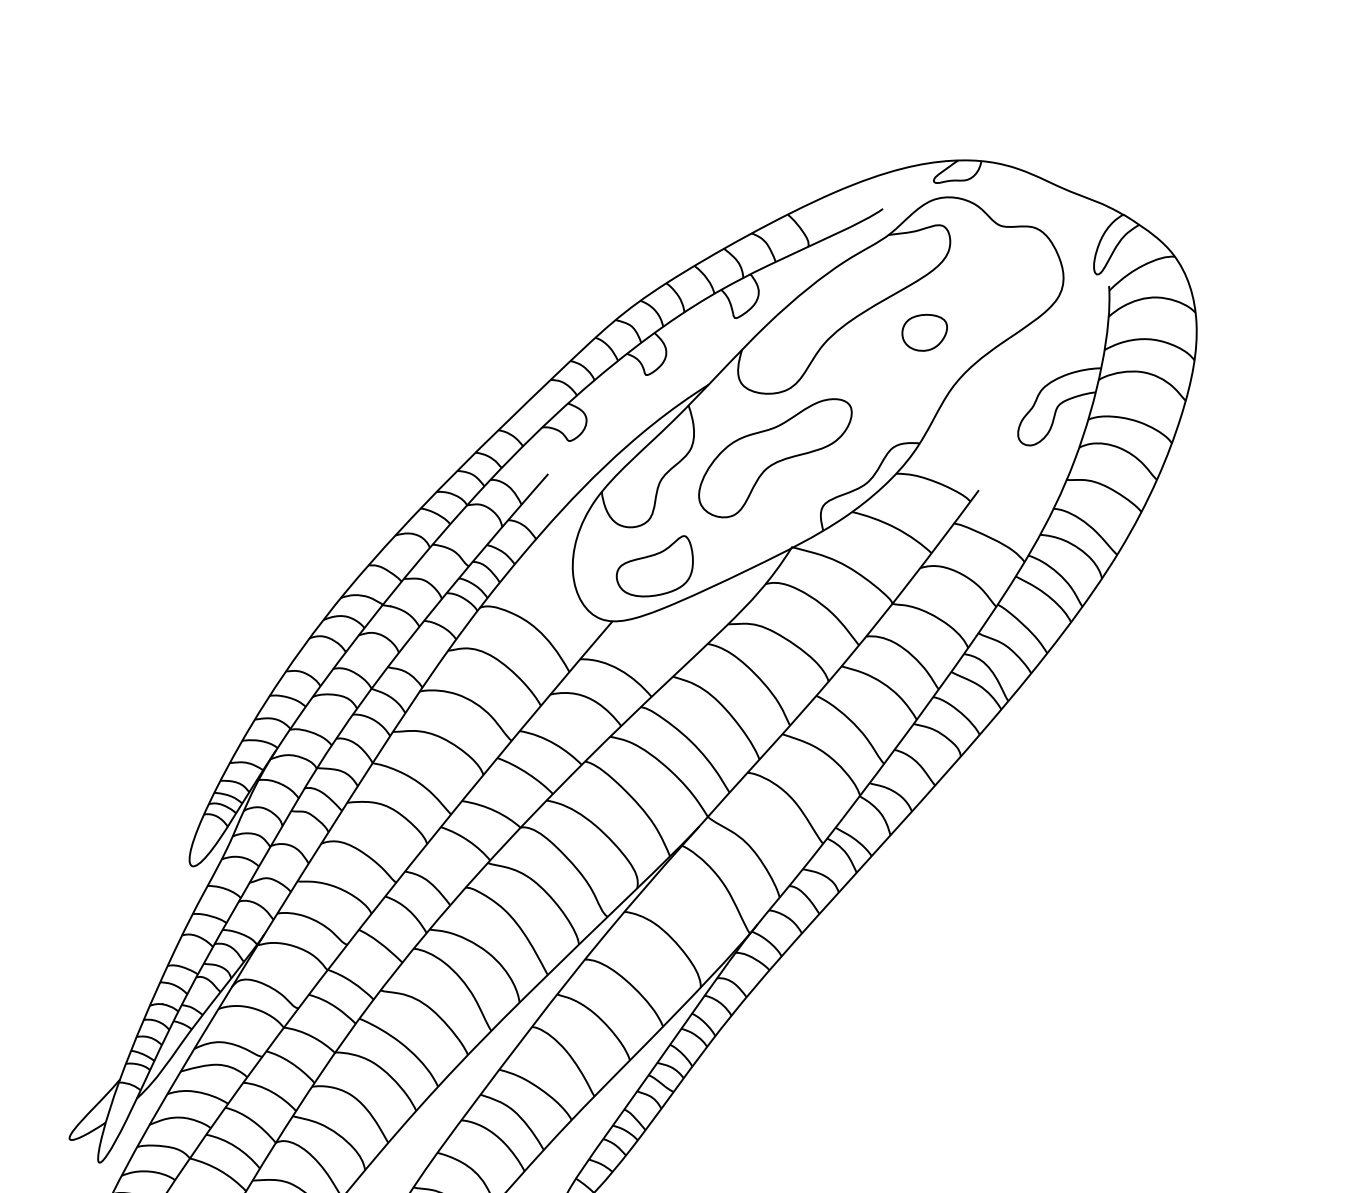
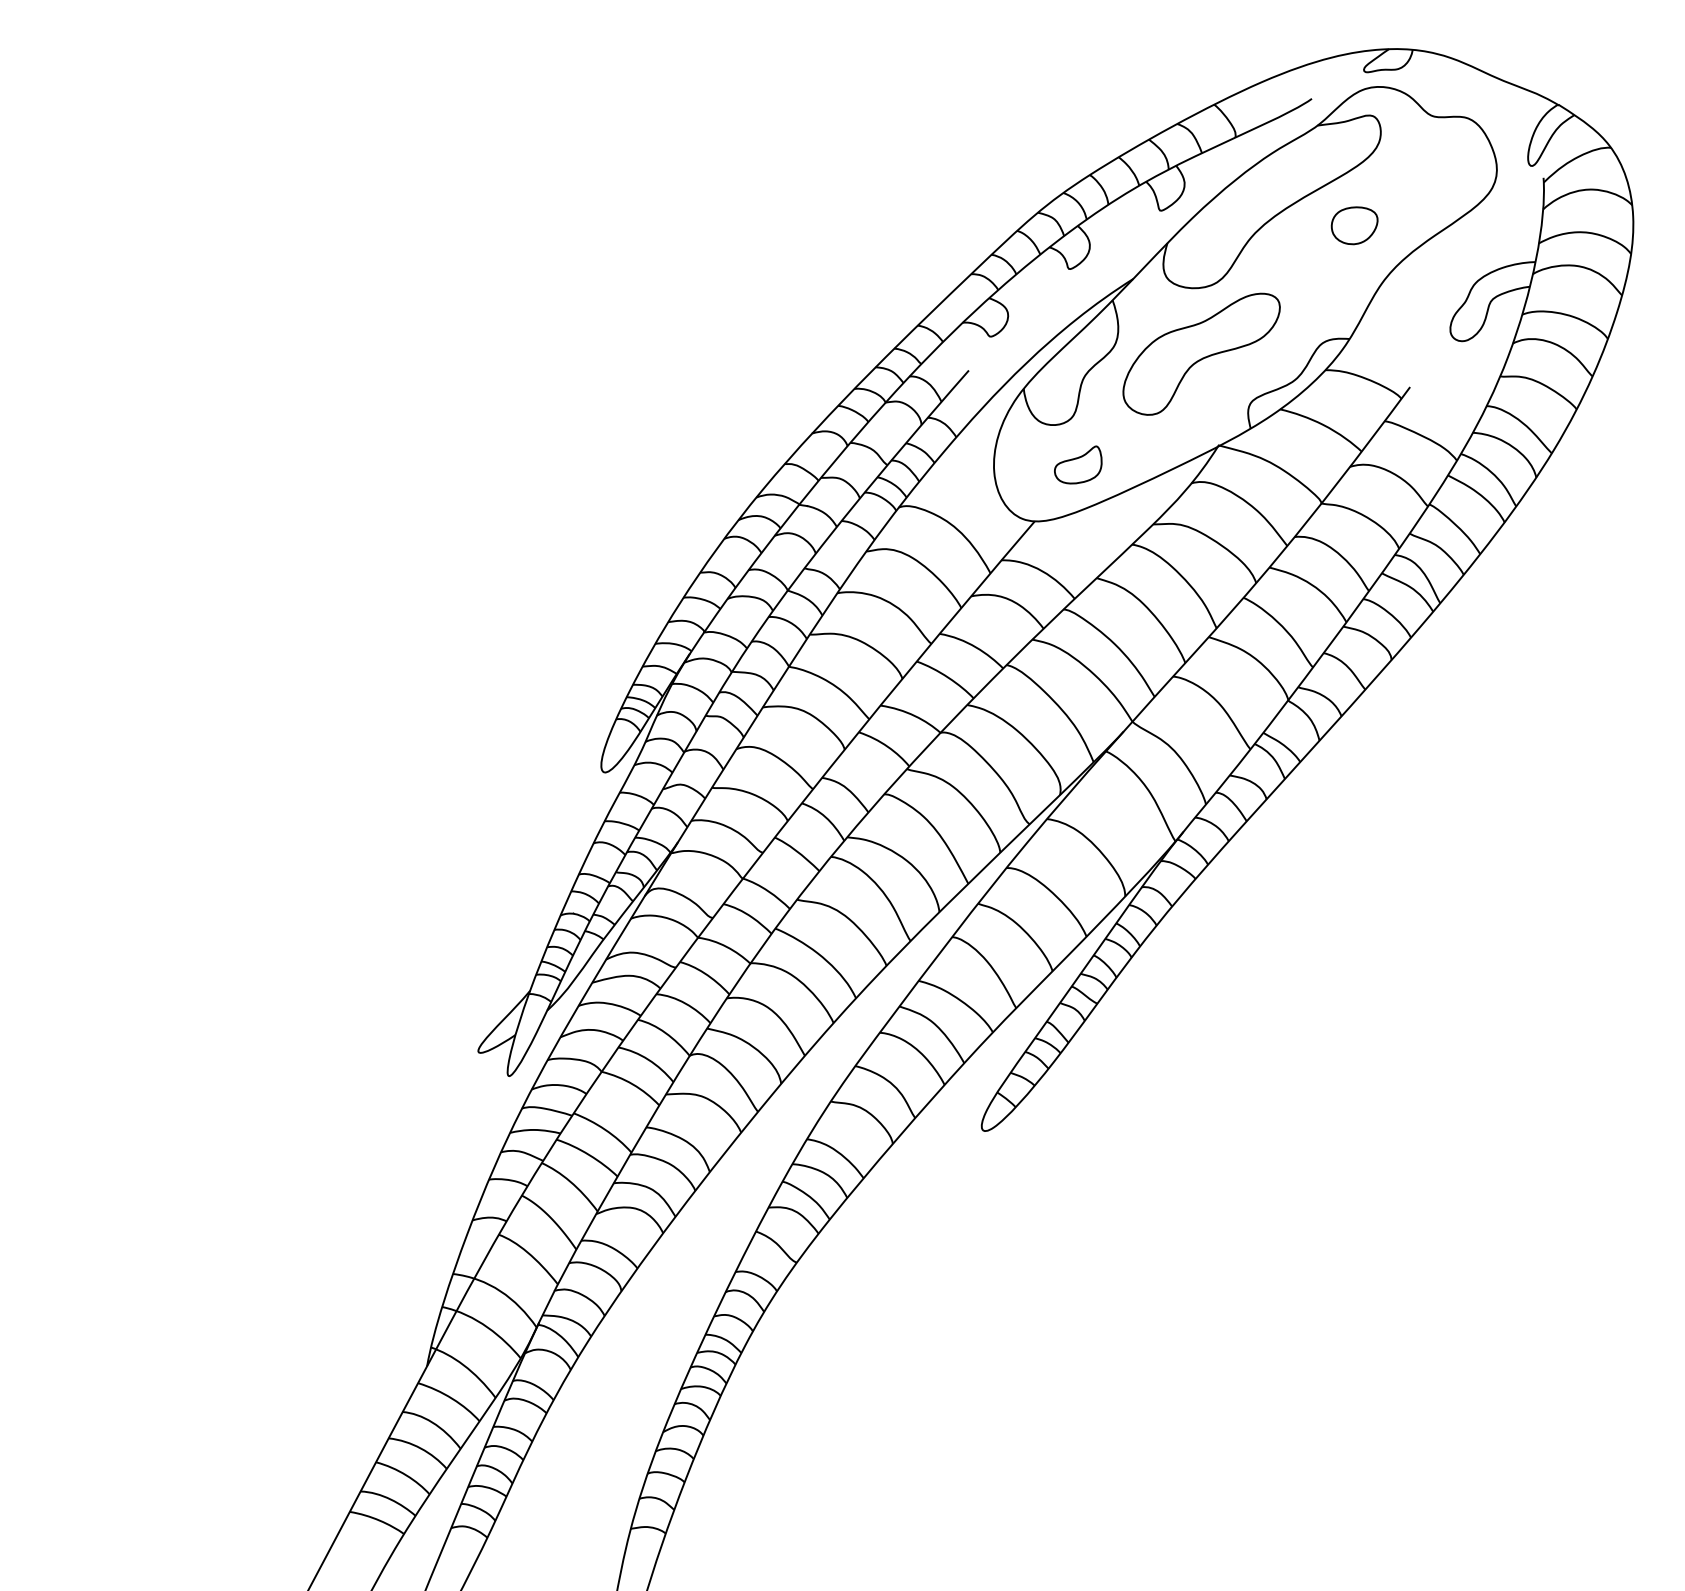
part: (655, 565) -> (1078, 464), size x0.6

